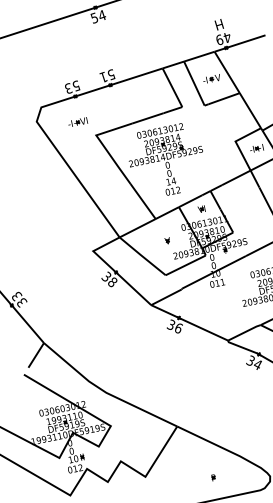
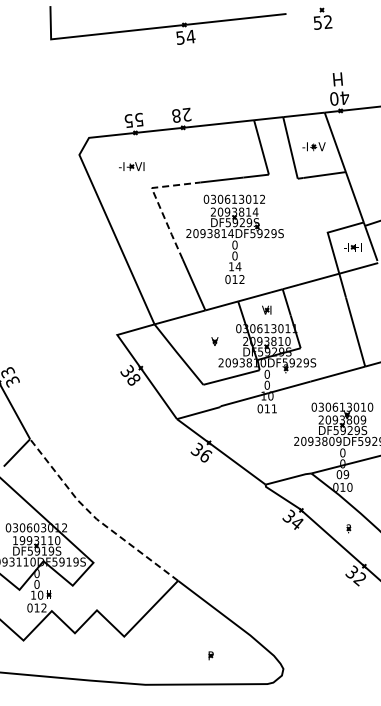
text: (219, 39) -> (334, 98), 49 -> 40
text: (107, 75) -> (181, 114), 51 -> 28
text: (68, 88) -> (128, 121), 53 -> 55
line: (102, 143) -> (157, 200), solid -> dashed
line: (105, 392) -> (95, 518), solid -> dashed

